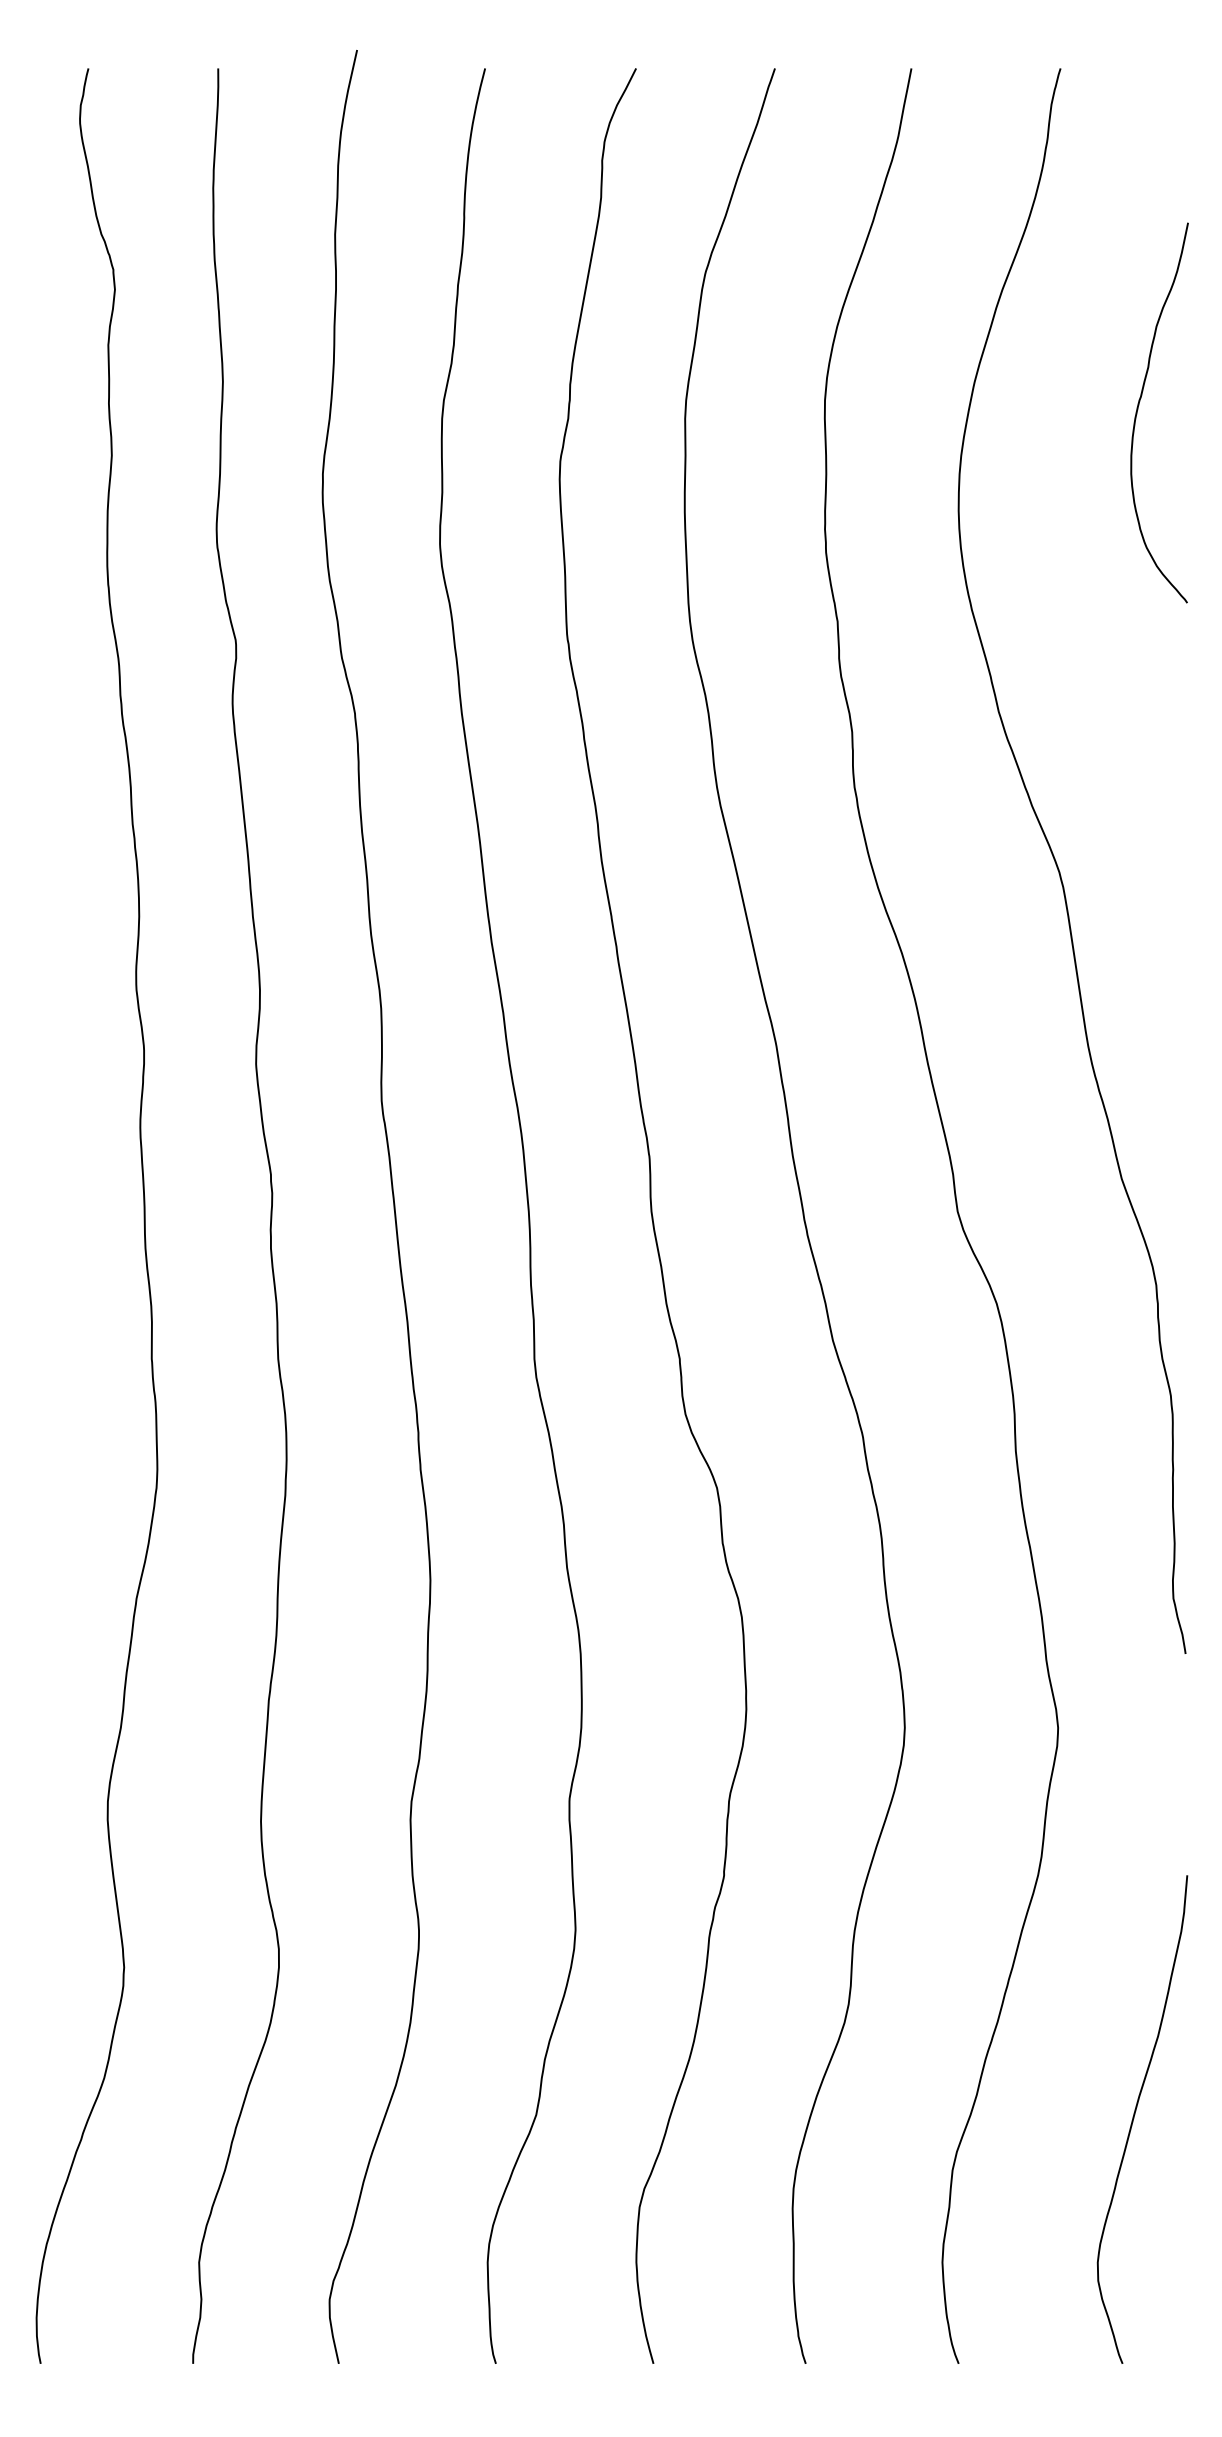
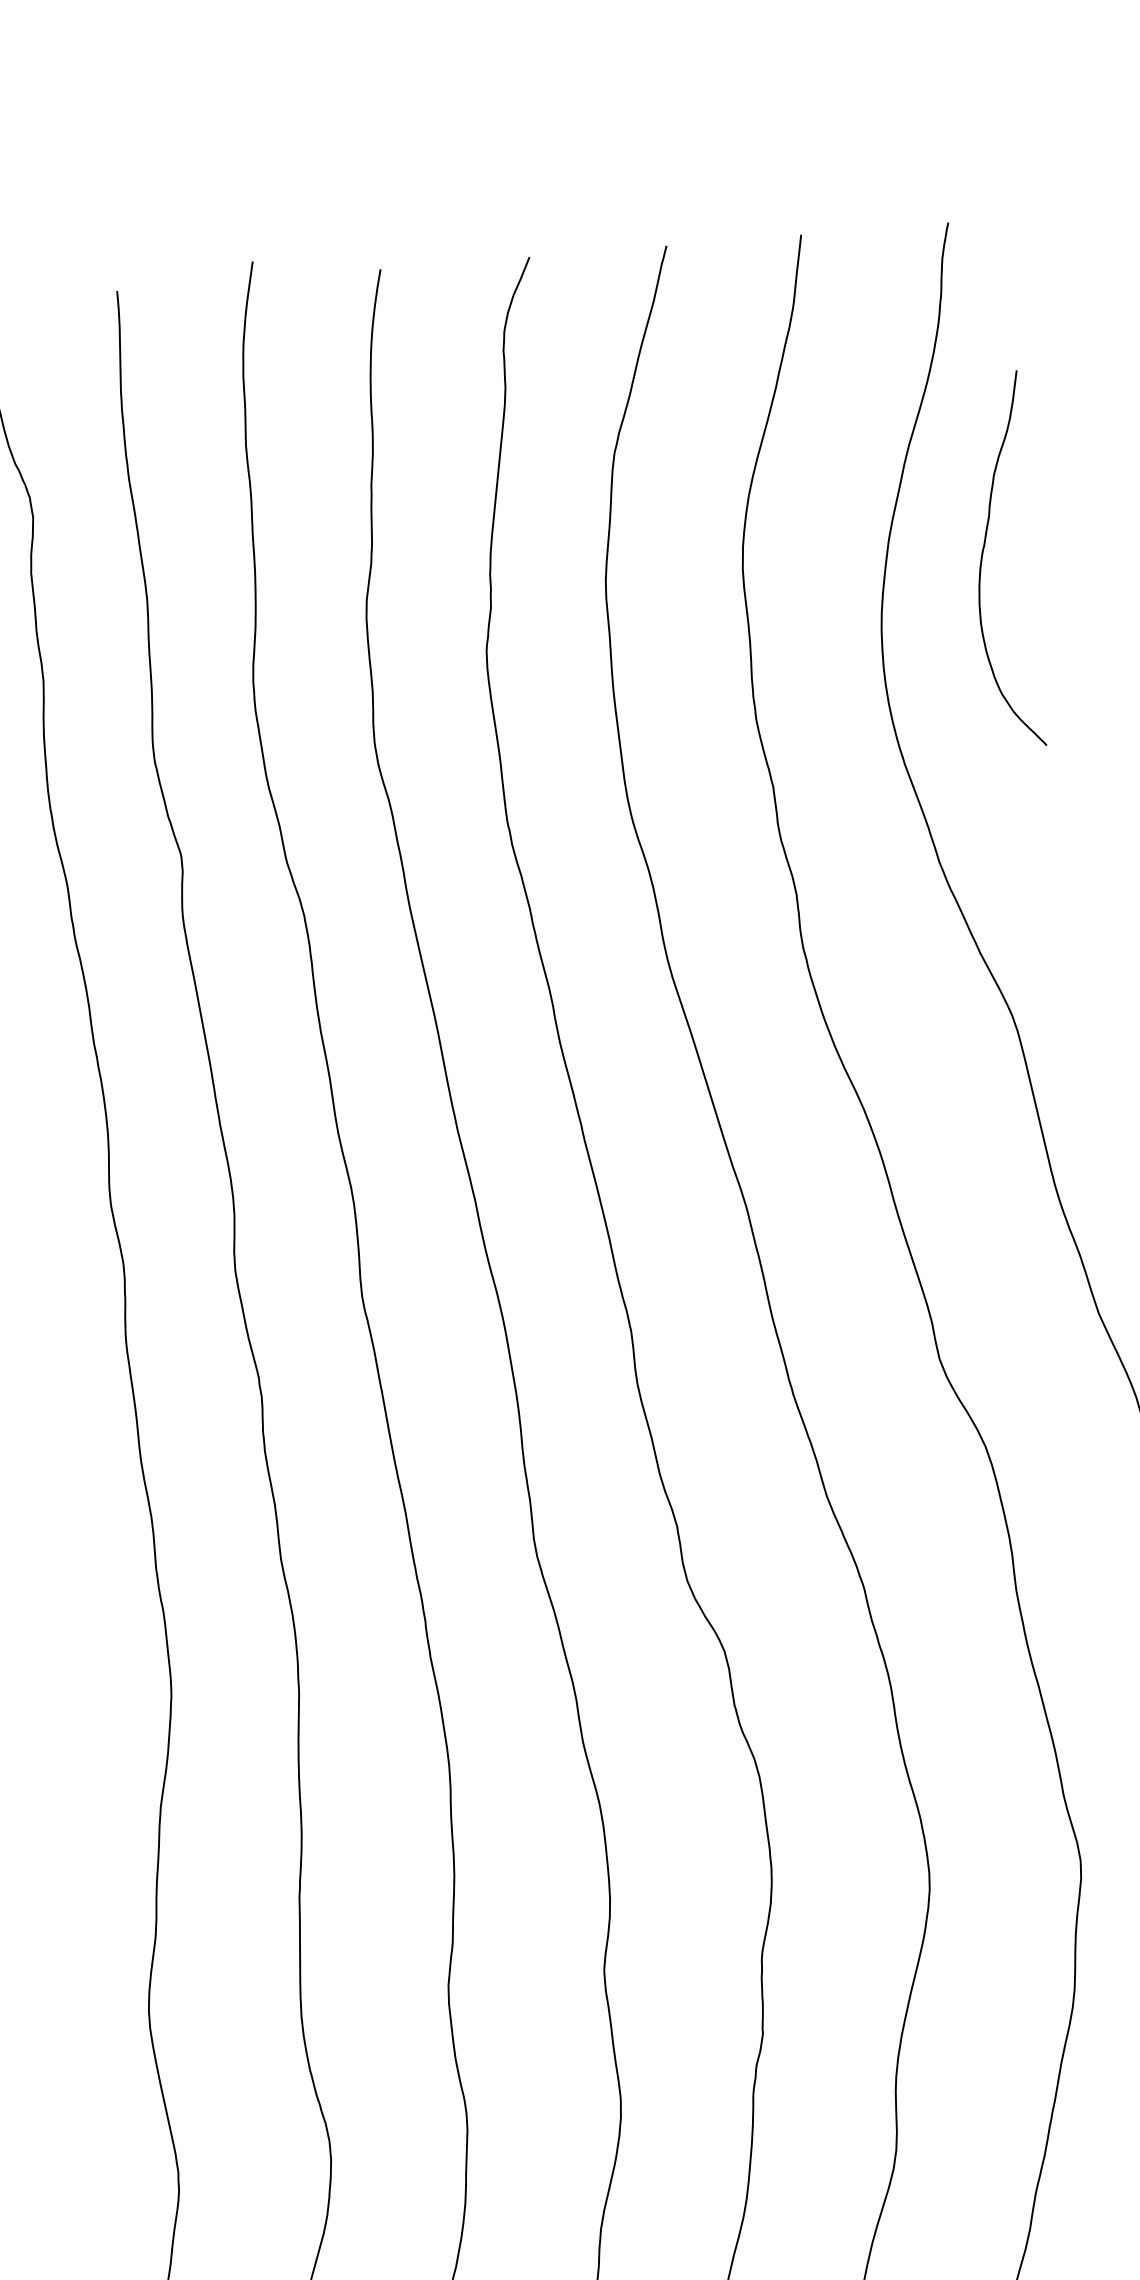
curve: (1139, 405) -> (983, 554), moved

